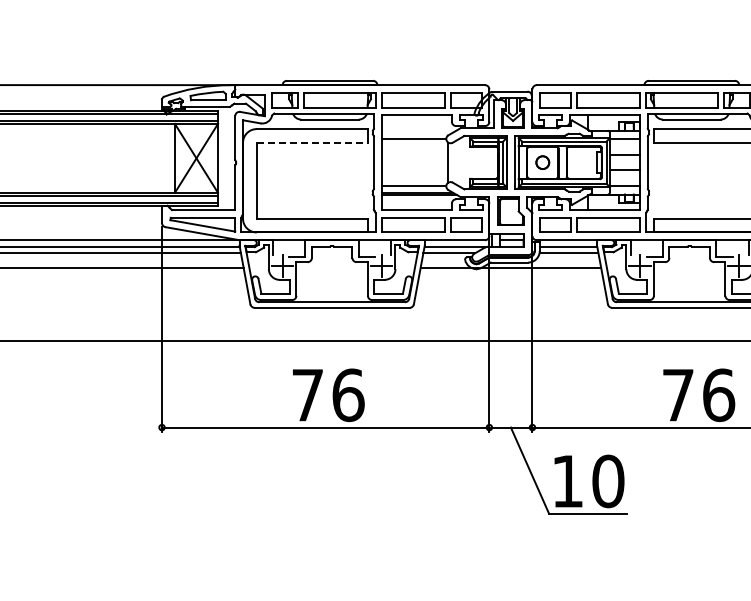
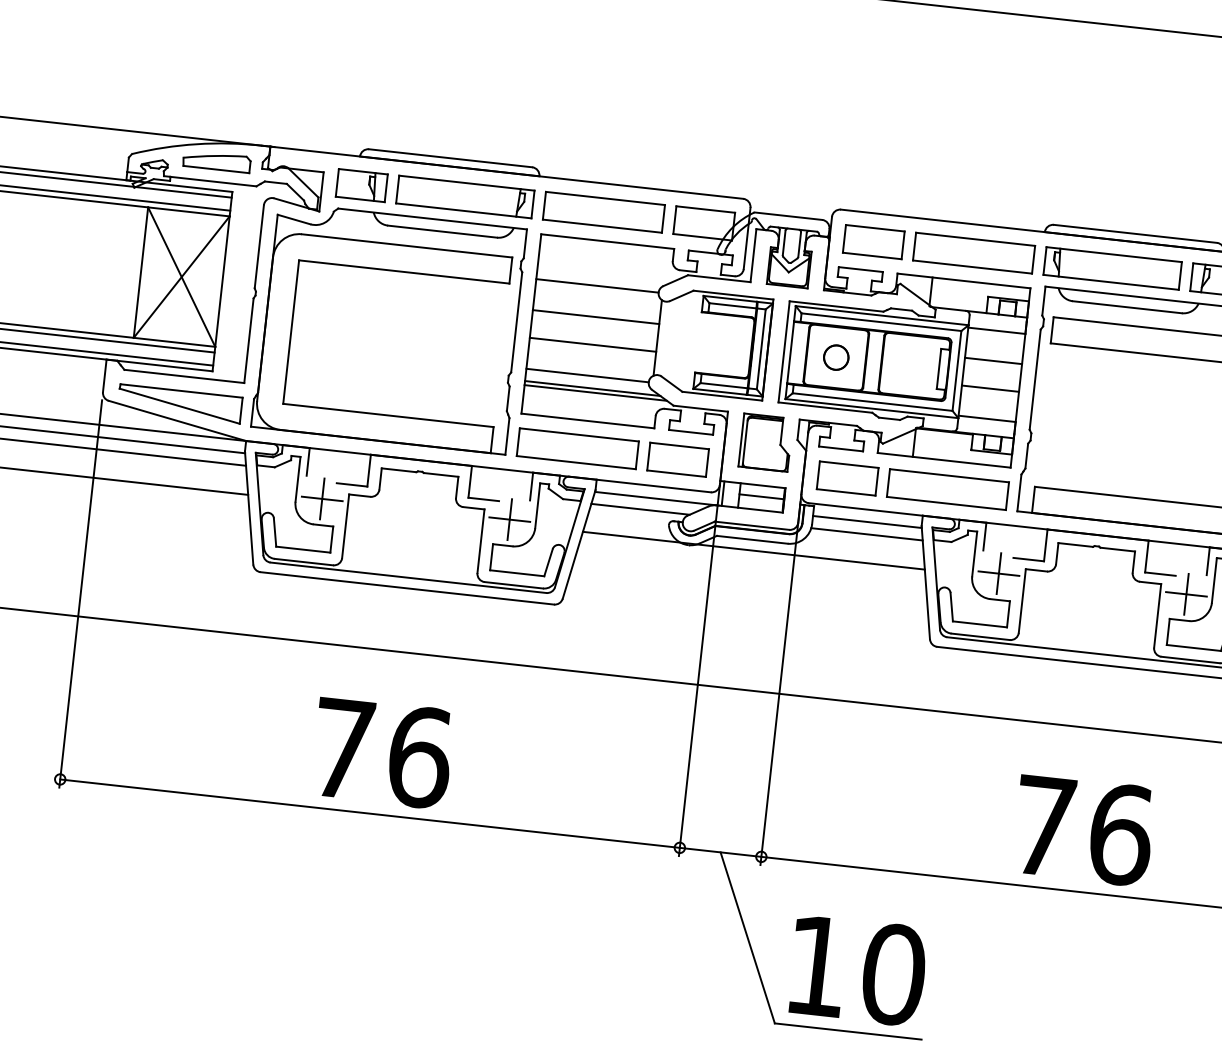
line: (312, 142) -> (404, 271), dashed -> solid
line: (414, 155) -> (594, 317), added
line: (414, 170) -> (591, 345), added

